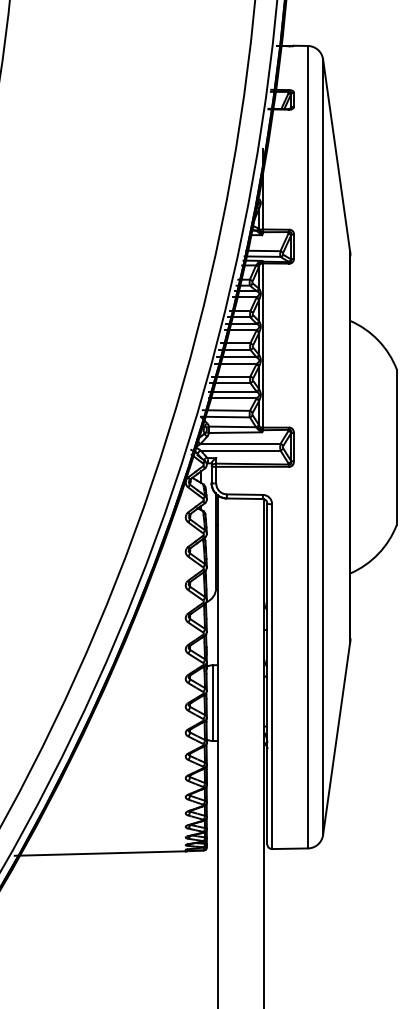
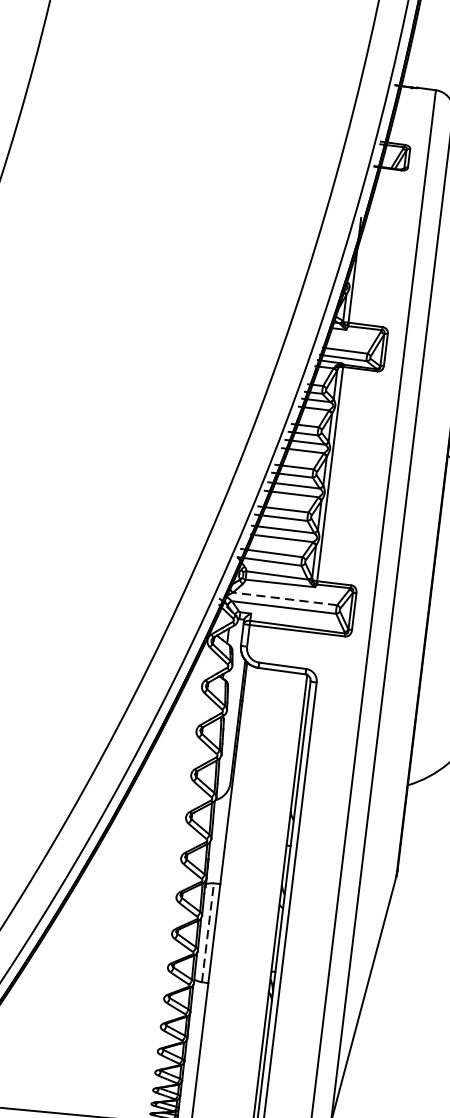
line: (240, 443) -> (285, 598), solid -> dashed
line: (212, 703) -> (207, 933), solid -> dashed

